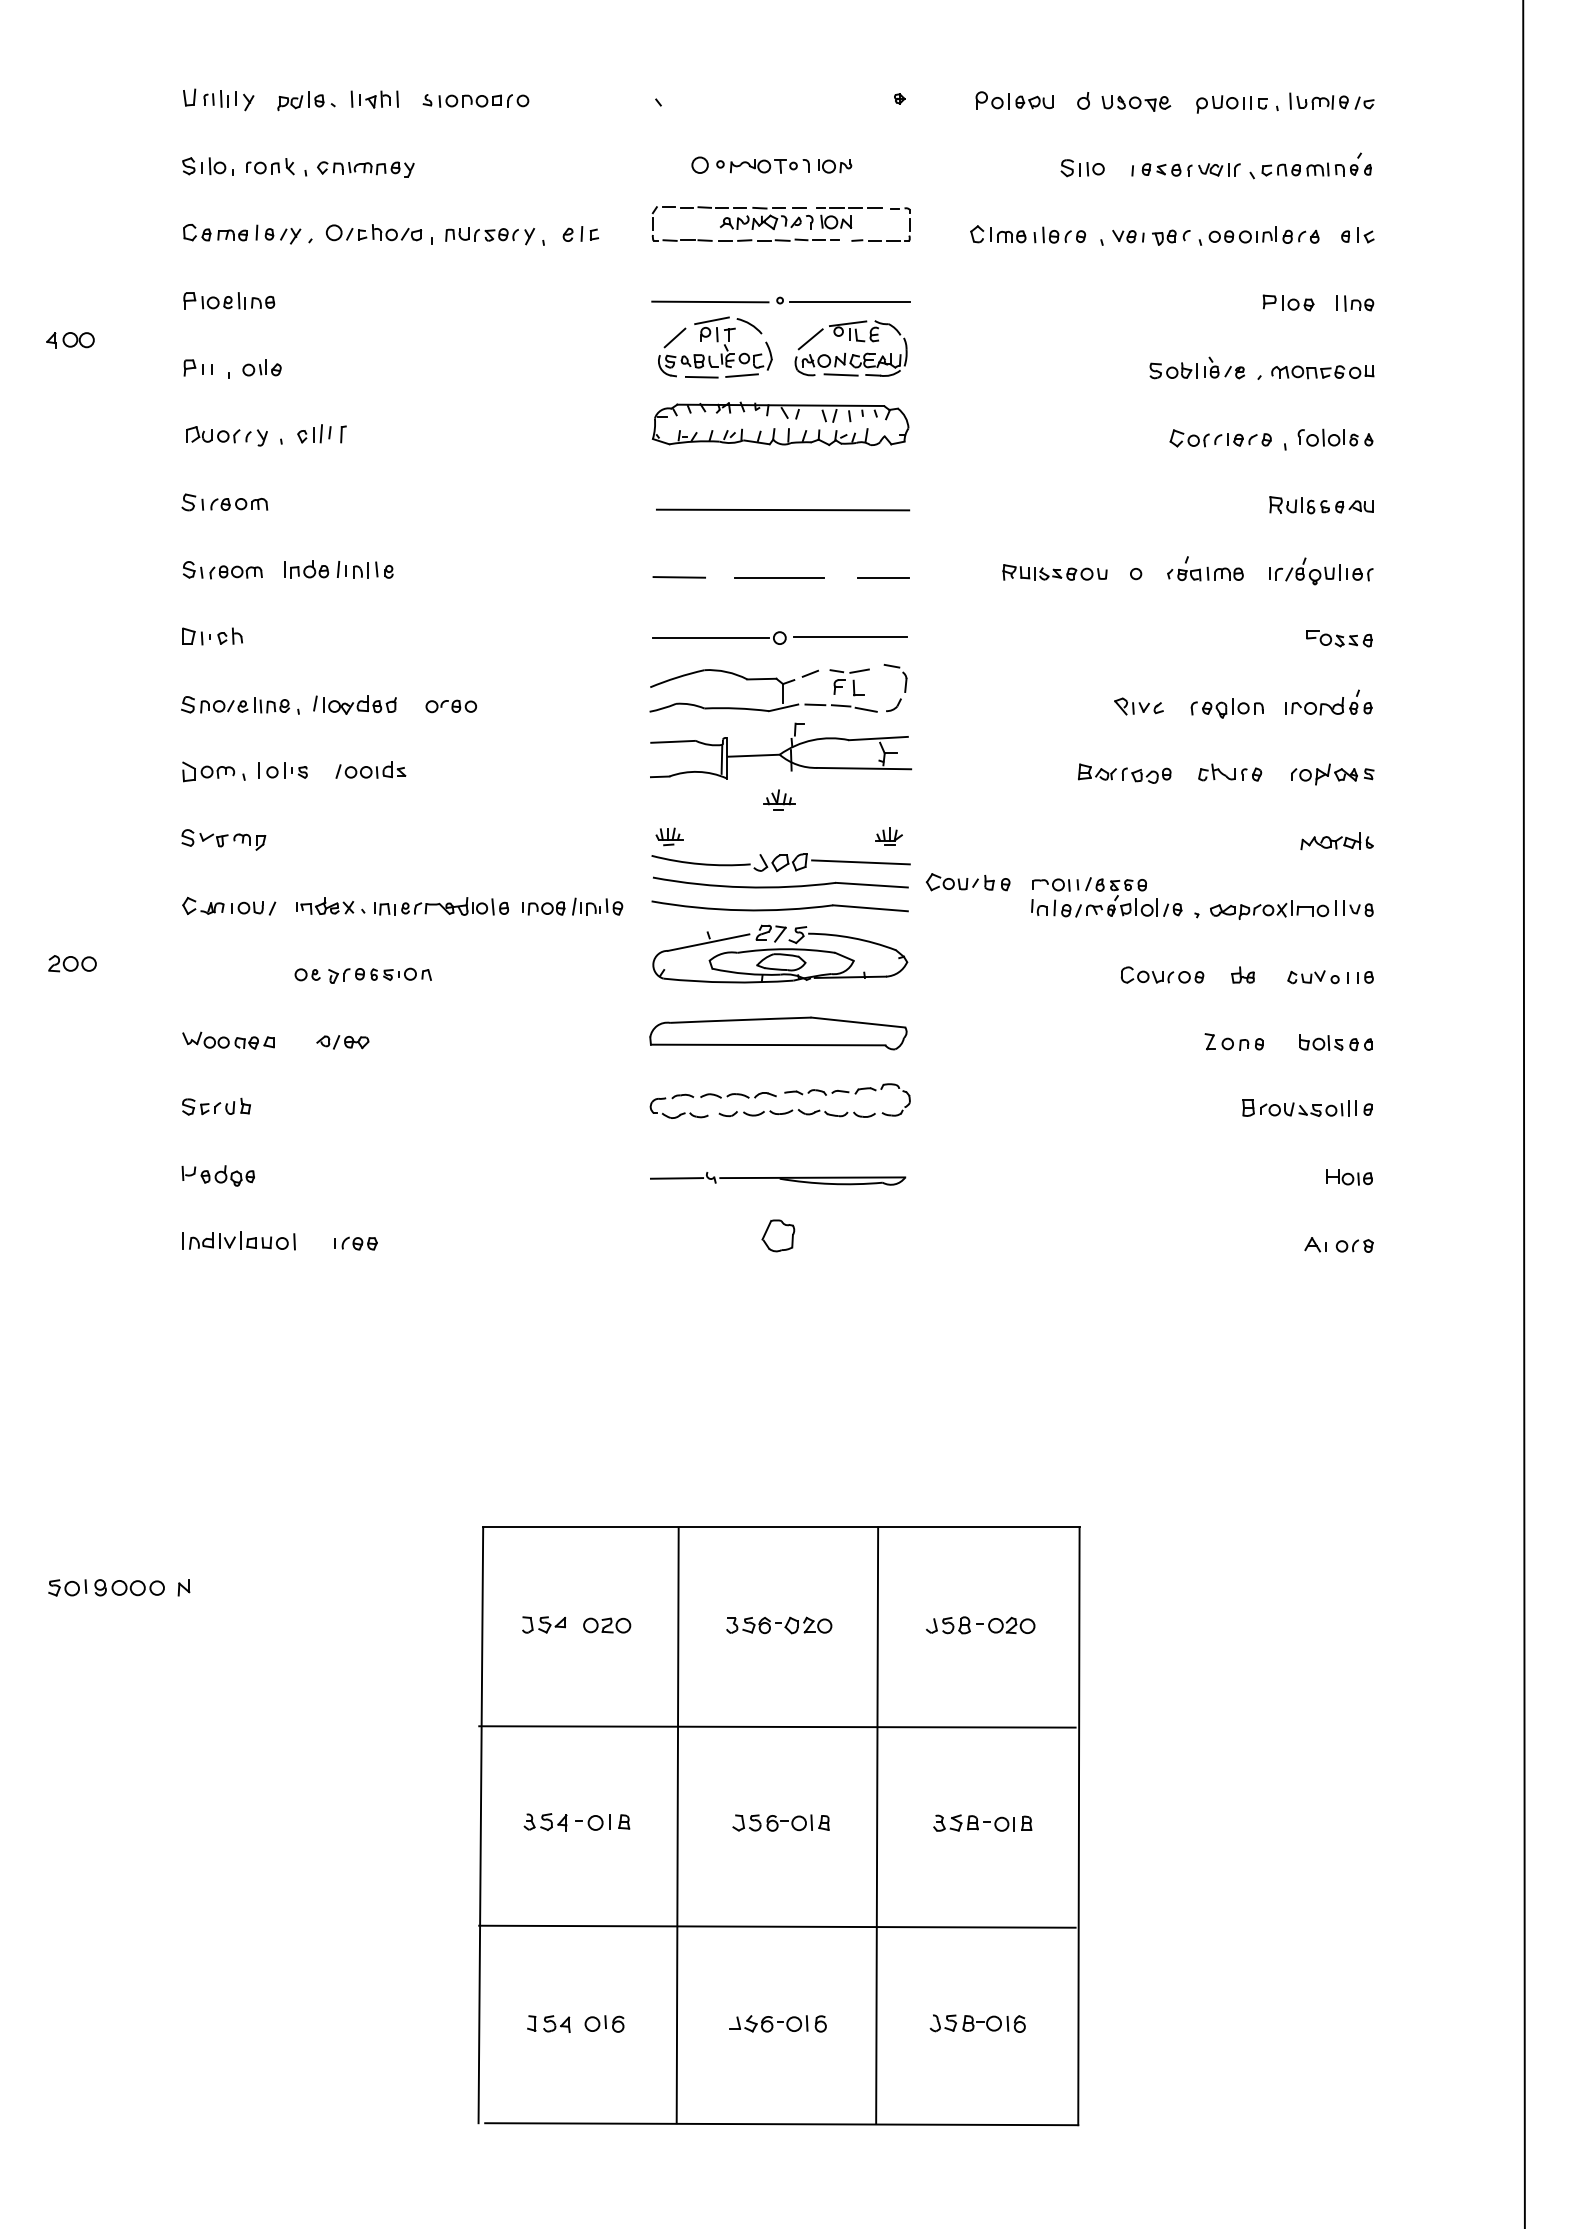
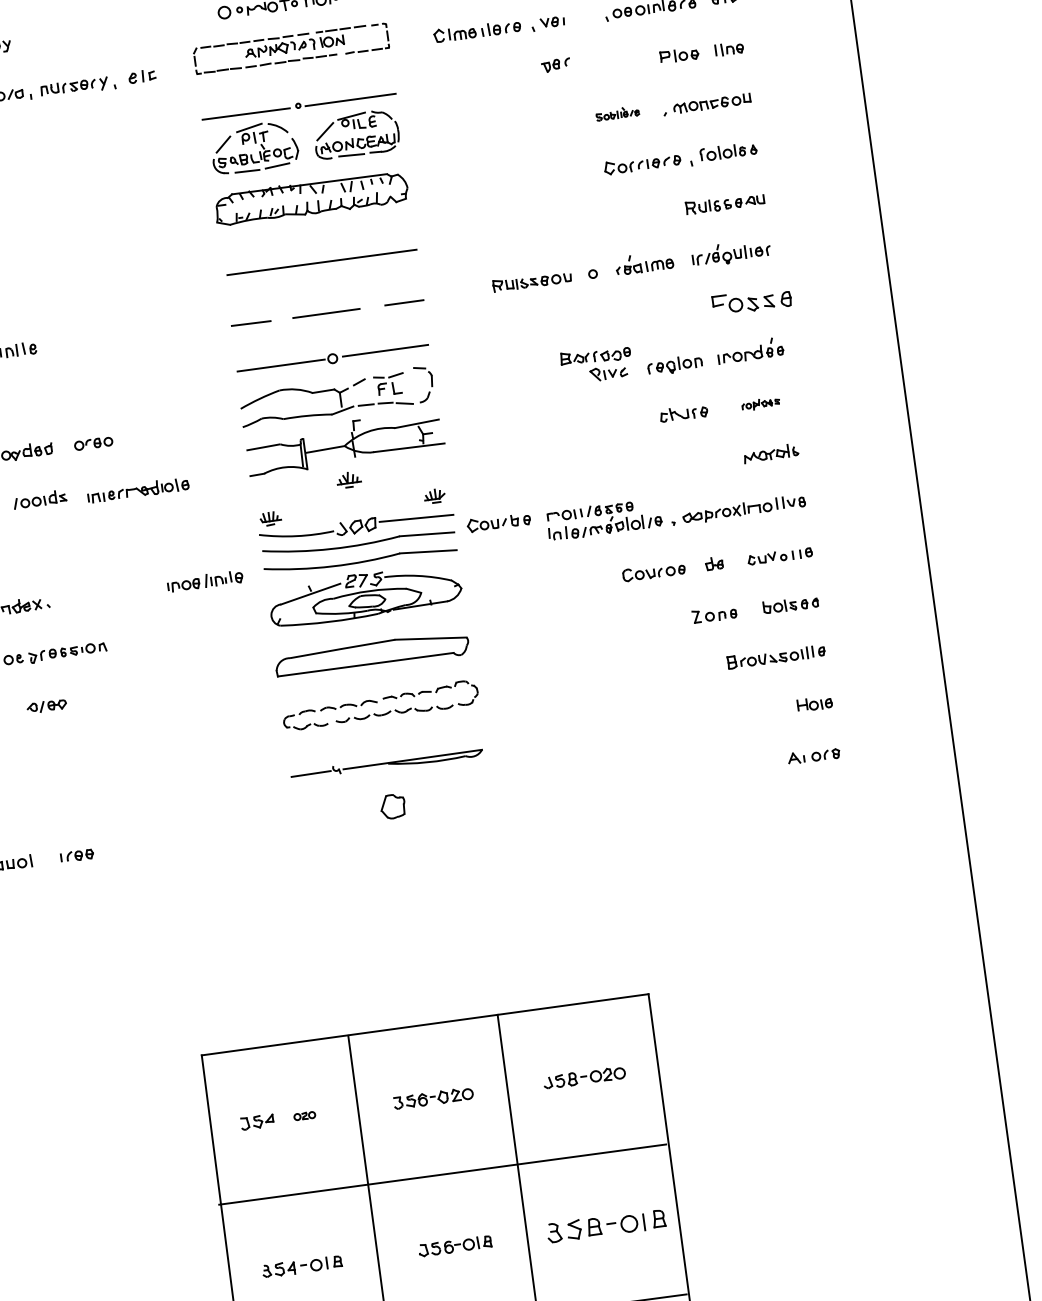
part: (1171, 237) -> (556, 65), moved
part: (1196, 367) -> (617, 113), size x0.6
part: (1339, 638) -> (752, 301), size x1.6
part: (1124, 773) -> (595, 355), moved
part: (1332, 774) -> (760, 404), size x0.6
part: (441, 906) -> (138, 490), moved
part: (607, 1625) -> (304, 1116), size x0.6
part: (982, 1822) -> (606, 1225), size x1.6

